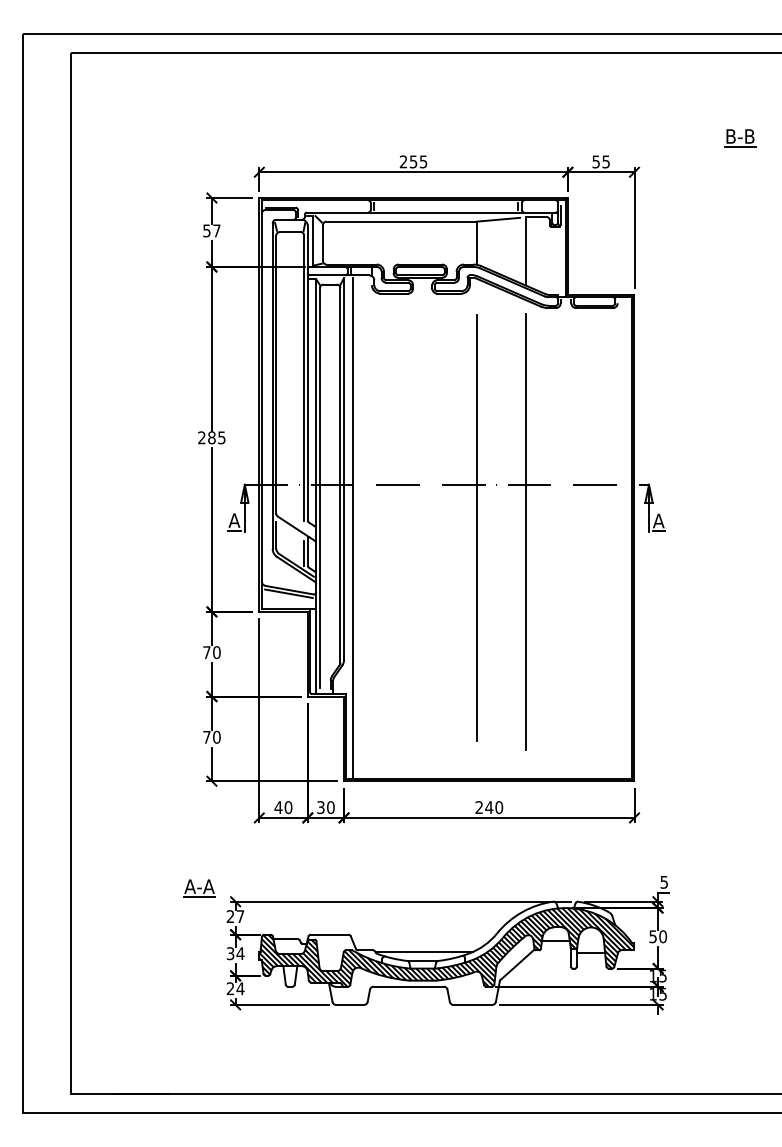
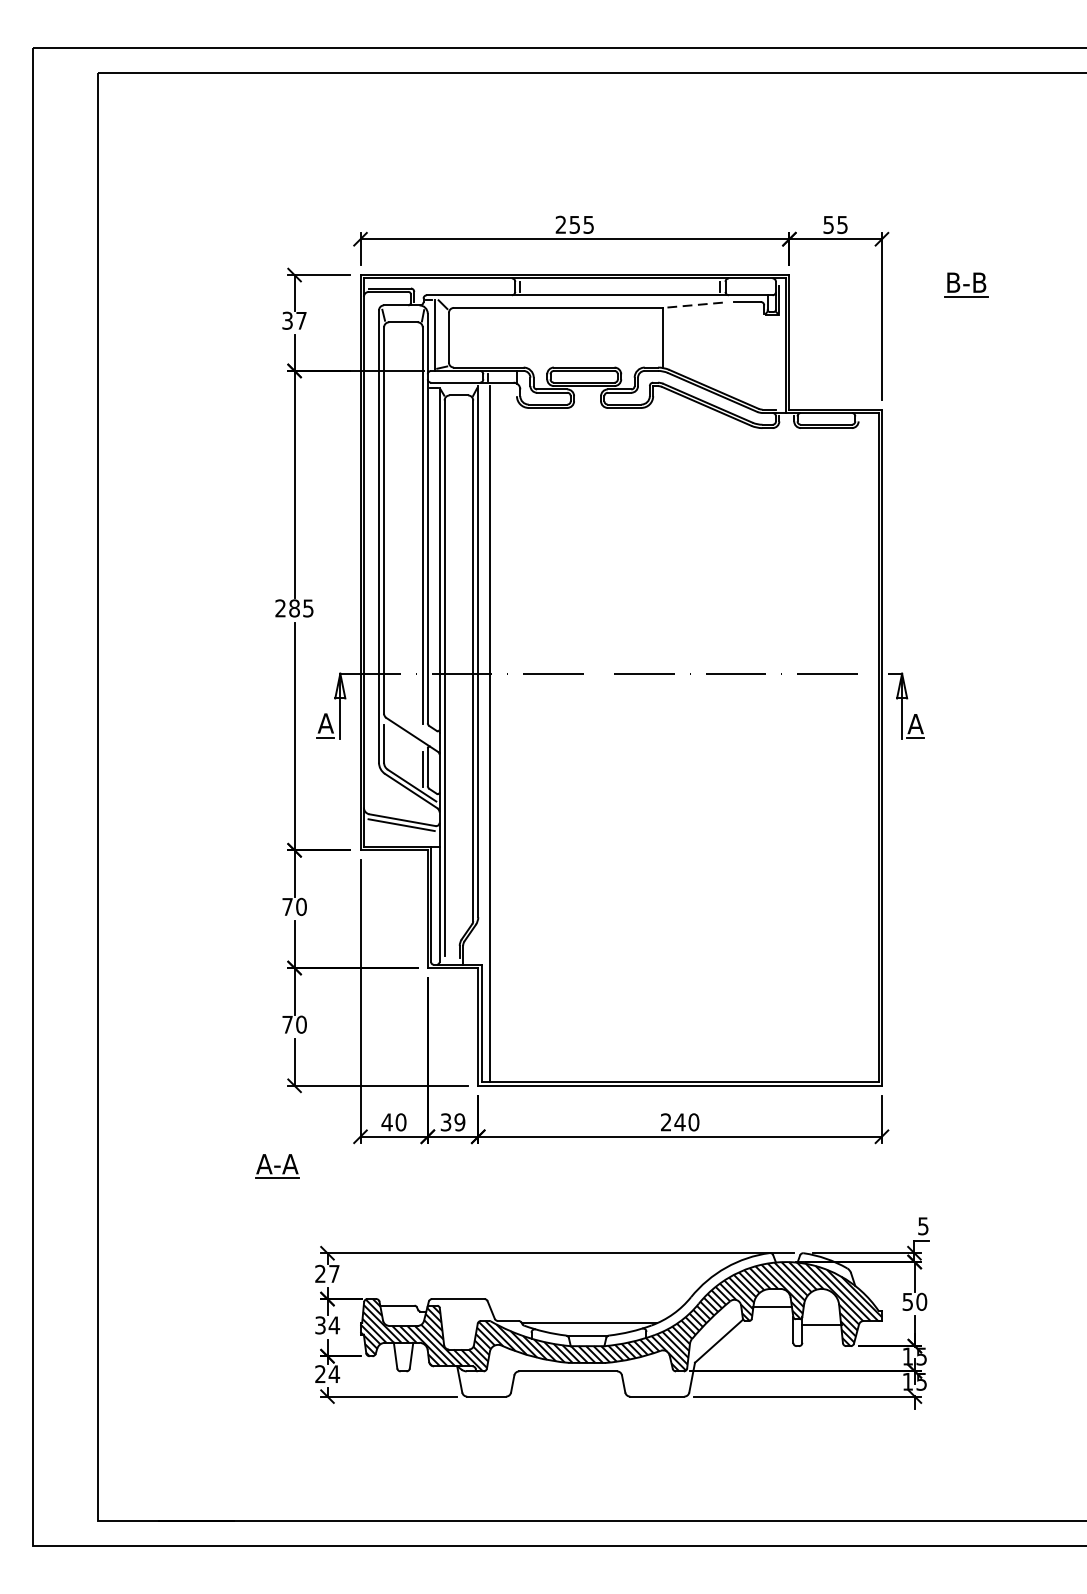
part: (740, 138) -> (966, 285), moved
line: (498, 219) -> (692, 304), solid -> dashed
text: (206, 230) -> (287, 320), 57 -> 37
line: (525, 251) -> (730, 349), removed
line: (477, 527) -> (663, 733), removed
line: (525, 531) -> (730, 738), removed
text: (330, 807) -> (459, 1122), 30 -> 39
part: (199, 888) -> (277, 1166), moved

